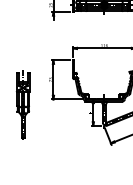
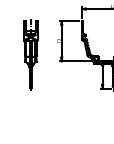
part: (22, 104) -> (29, 54), moved

